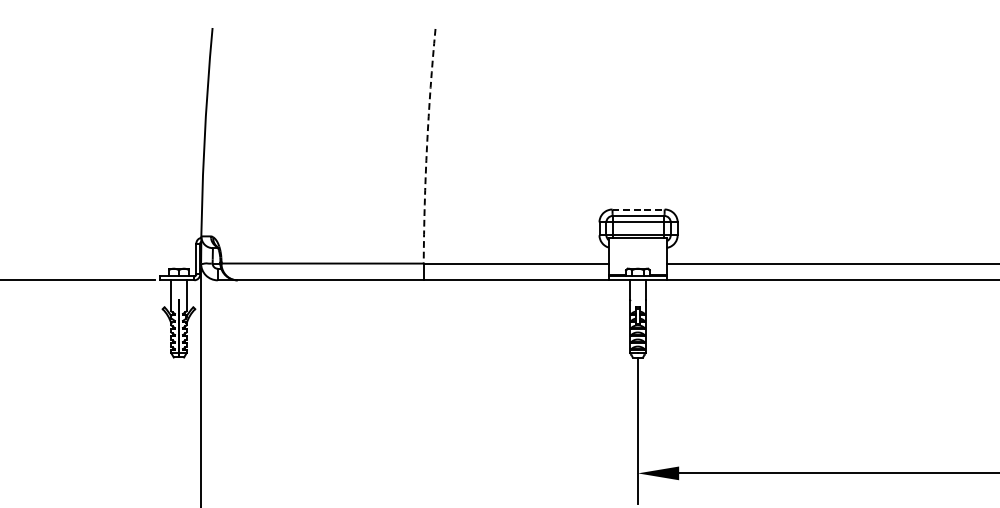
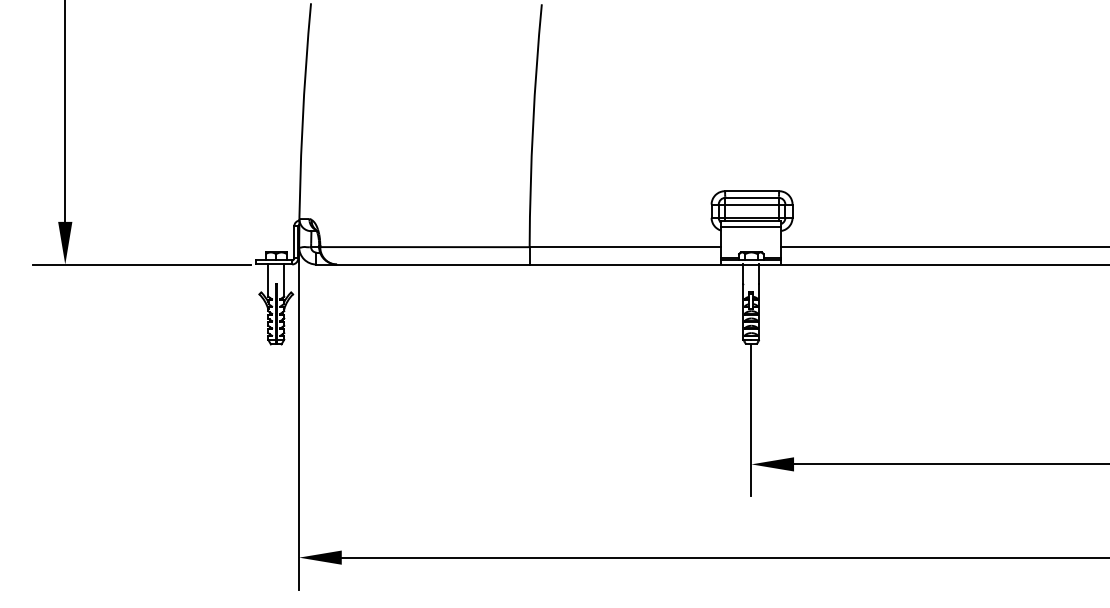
arc: (427, 146) -> (533, 125), dashed -> solid
line: (638, 209) -> (752, 191), dashed -> solid
line: (638, 243) -> (751, 226), added

